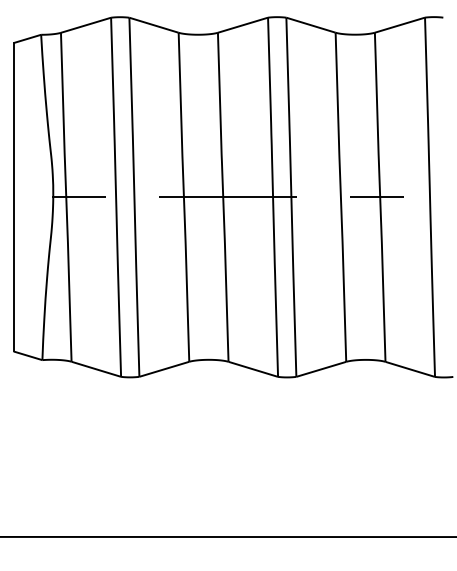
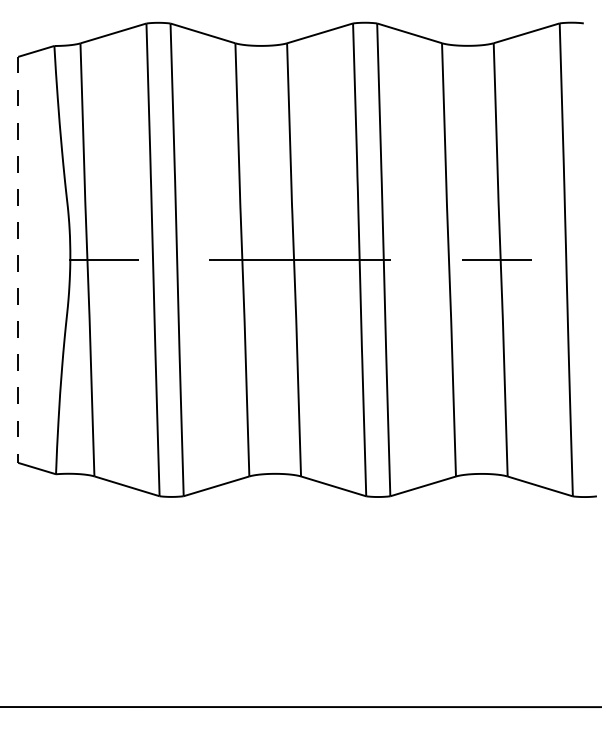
line: (13, 197) -> (17, 260), solid -> dashed

